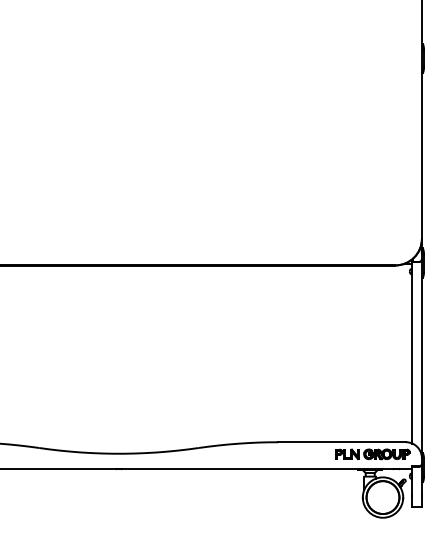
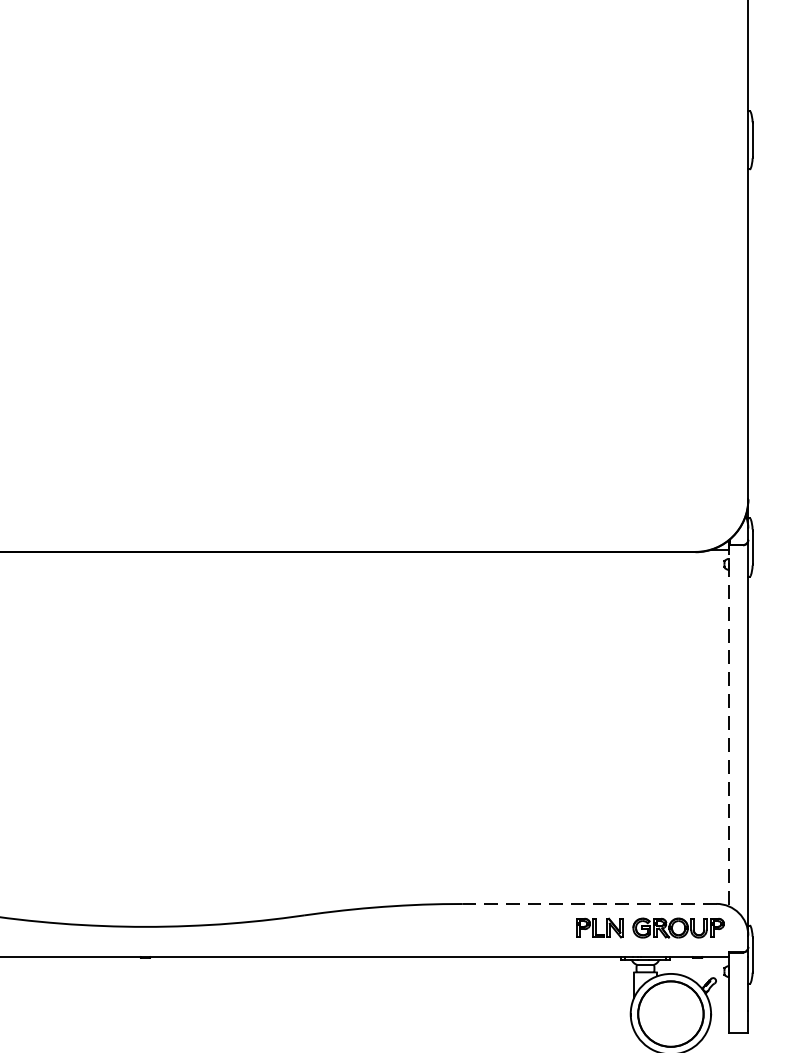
line: (412, 351) -> (729, 723), solid -> dashed
line: (342, 442) -> (590, 904), solid -> dashed

